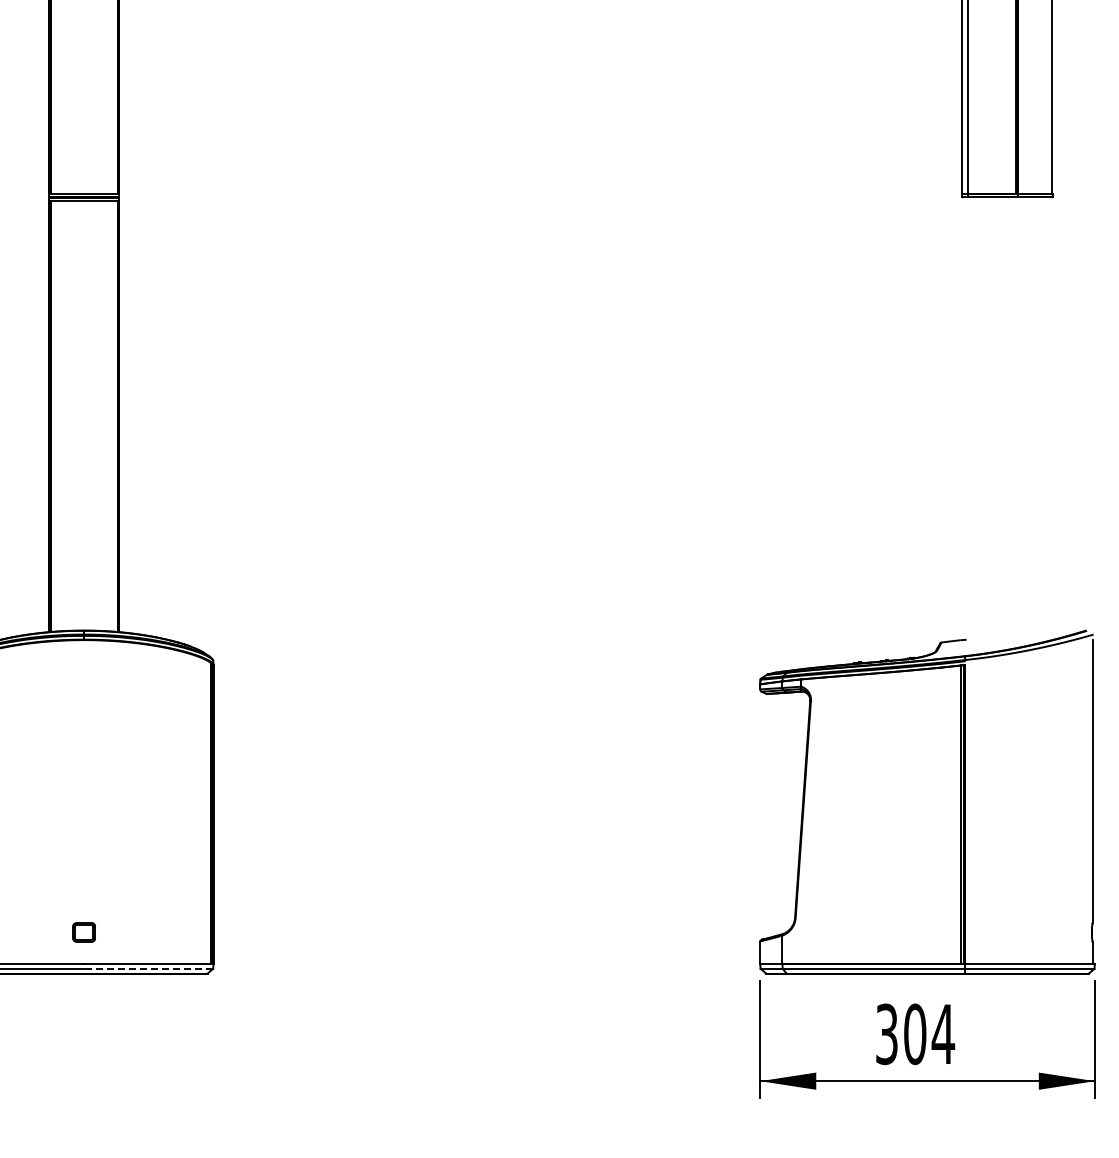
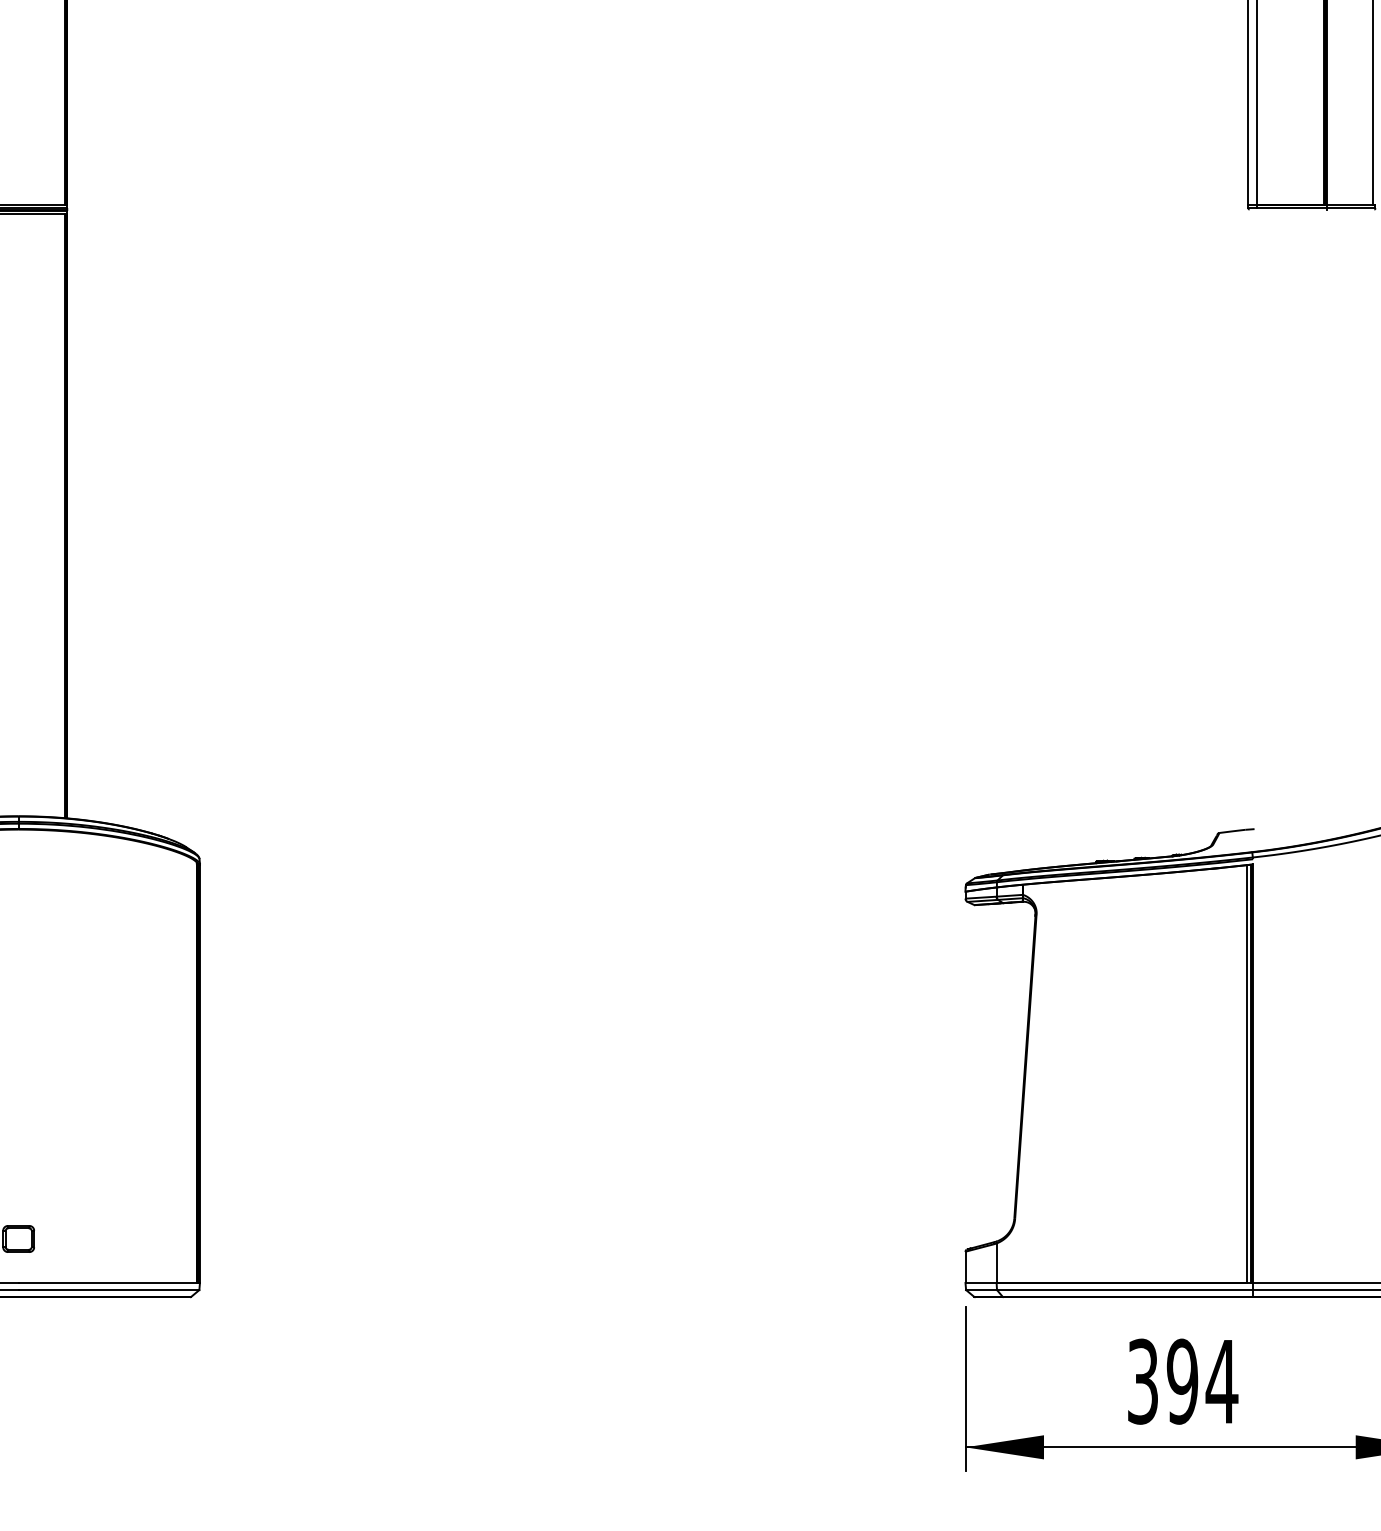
line: (148, 968) -> (108, 1289), dashed -> solid
text: (915, 1034) -> (1182, 1381), 304 -> 394

